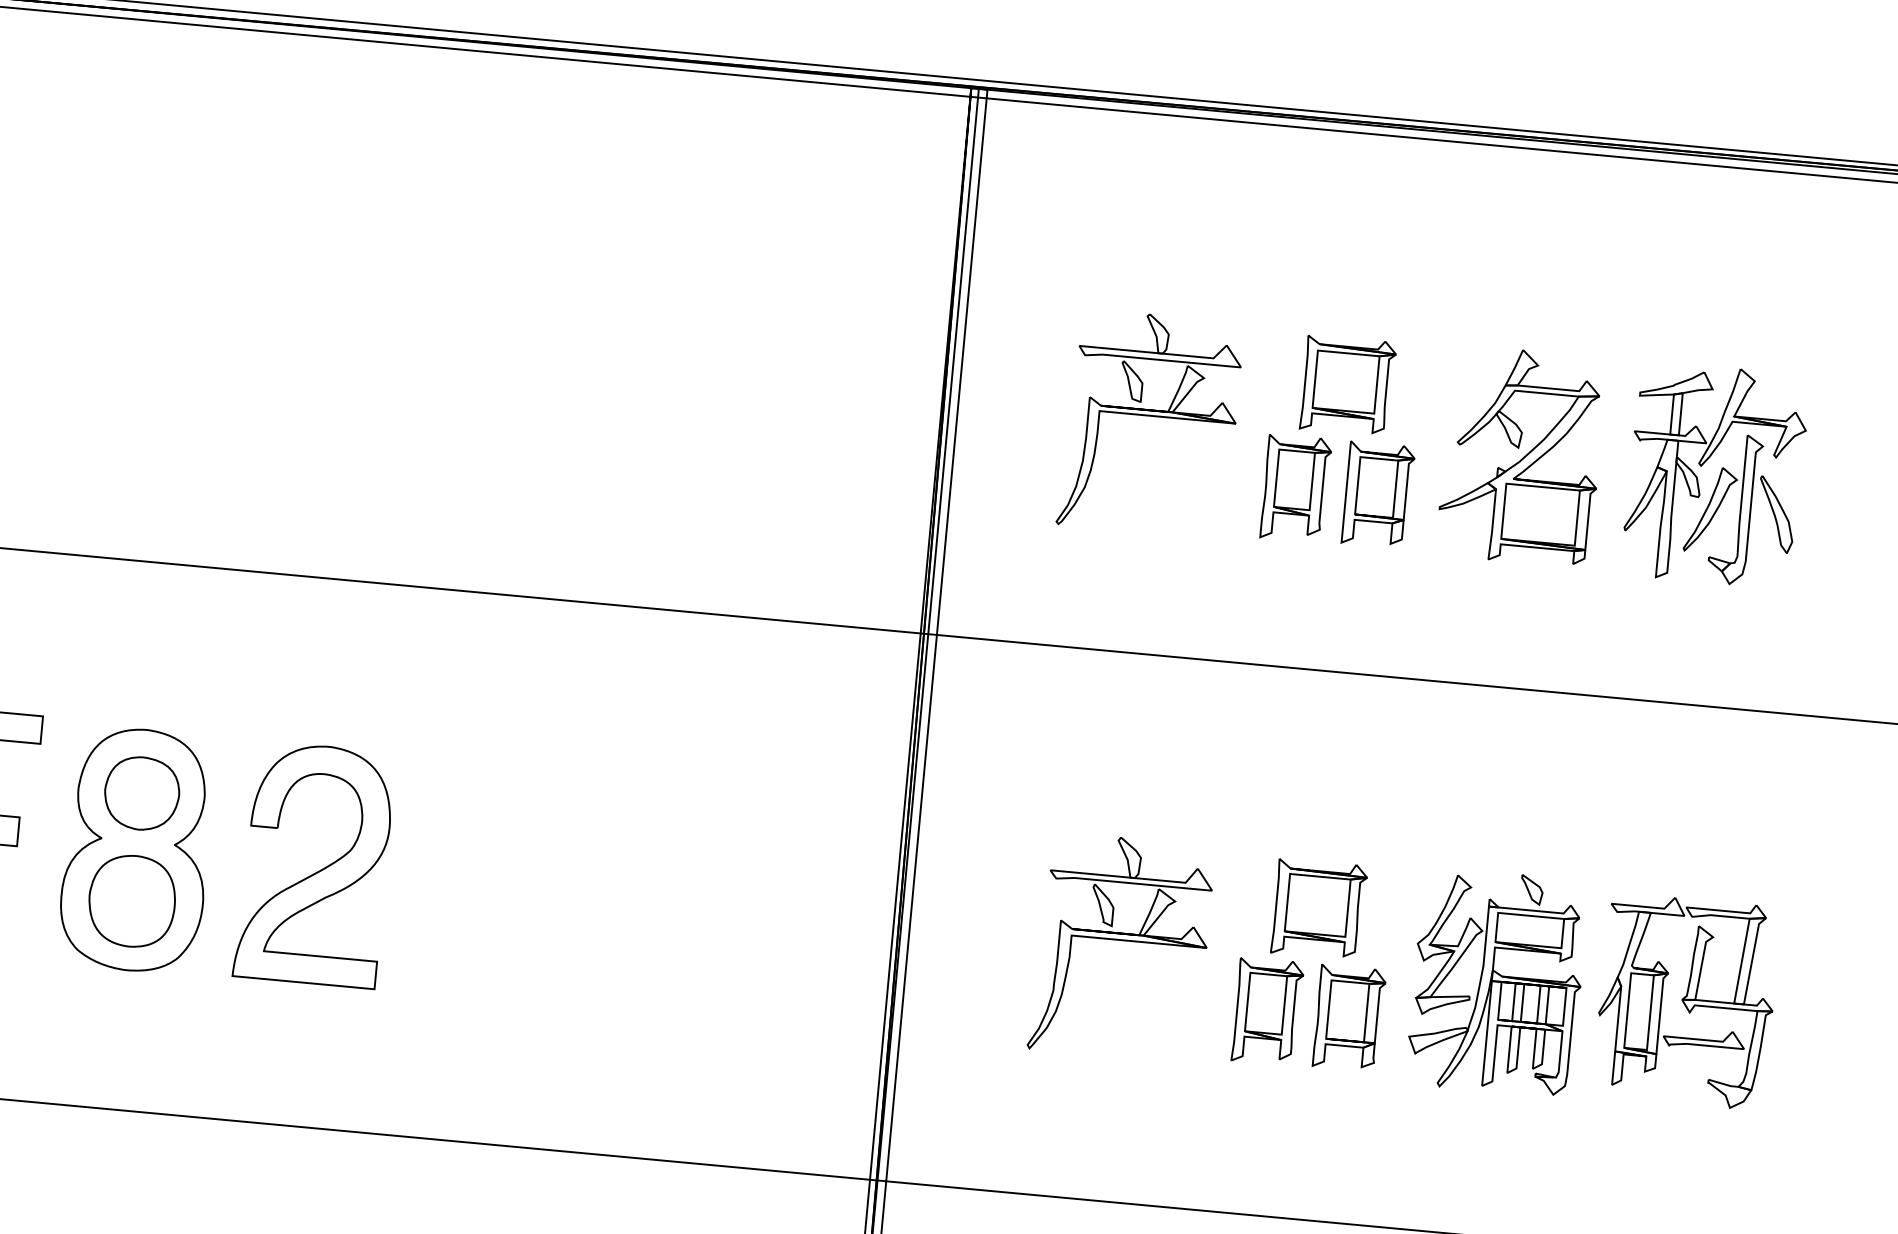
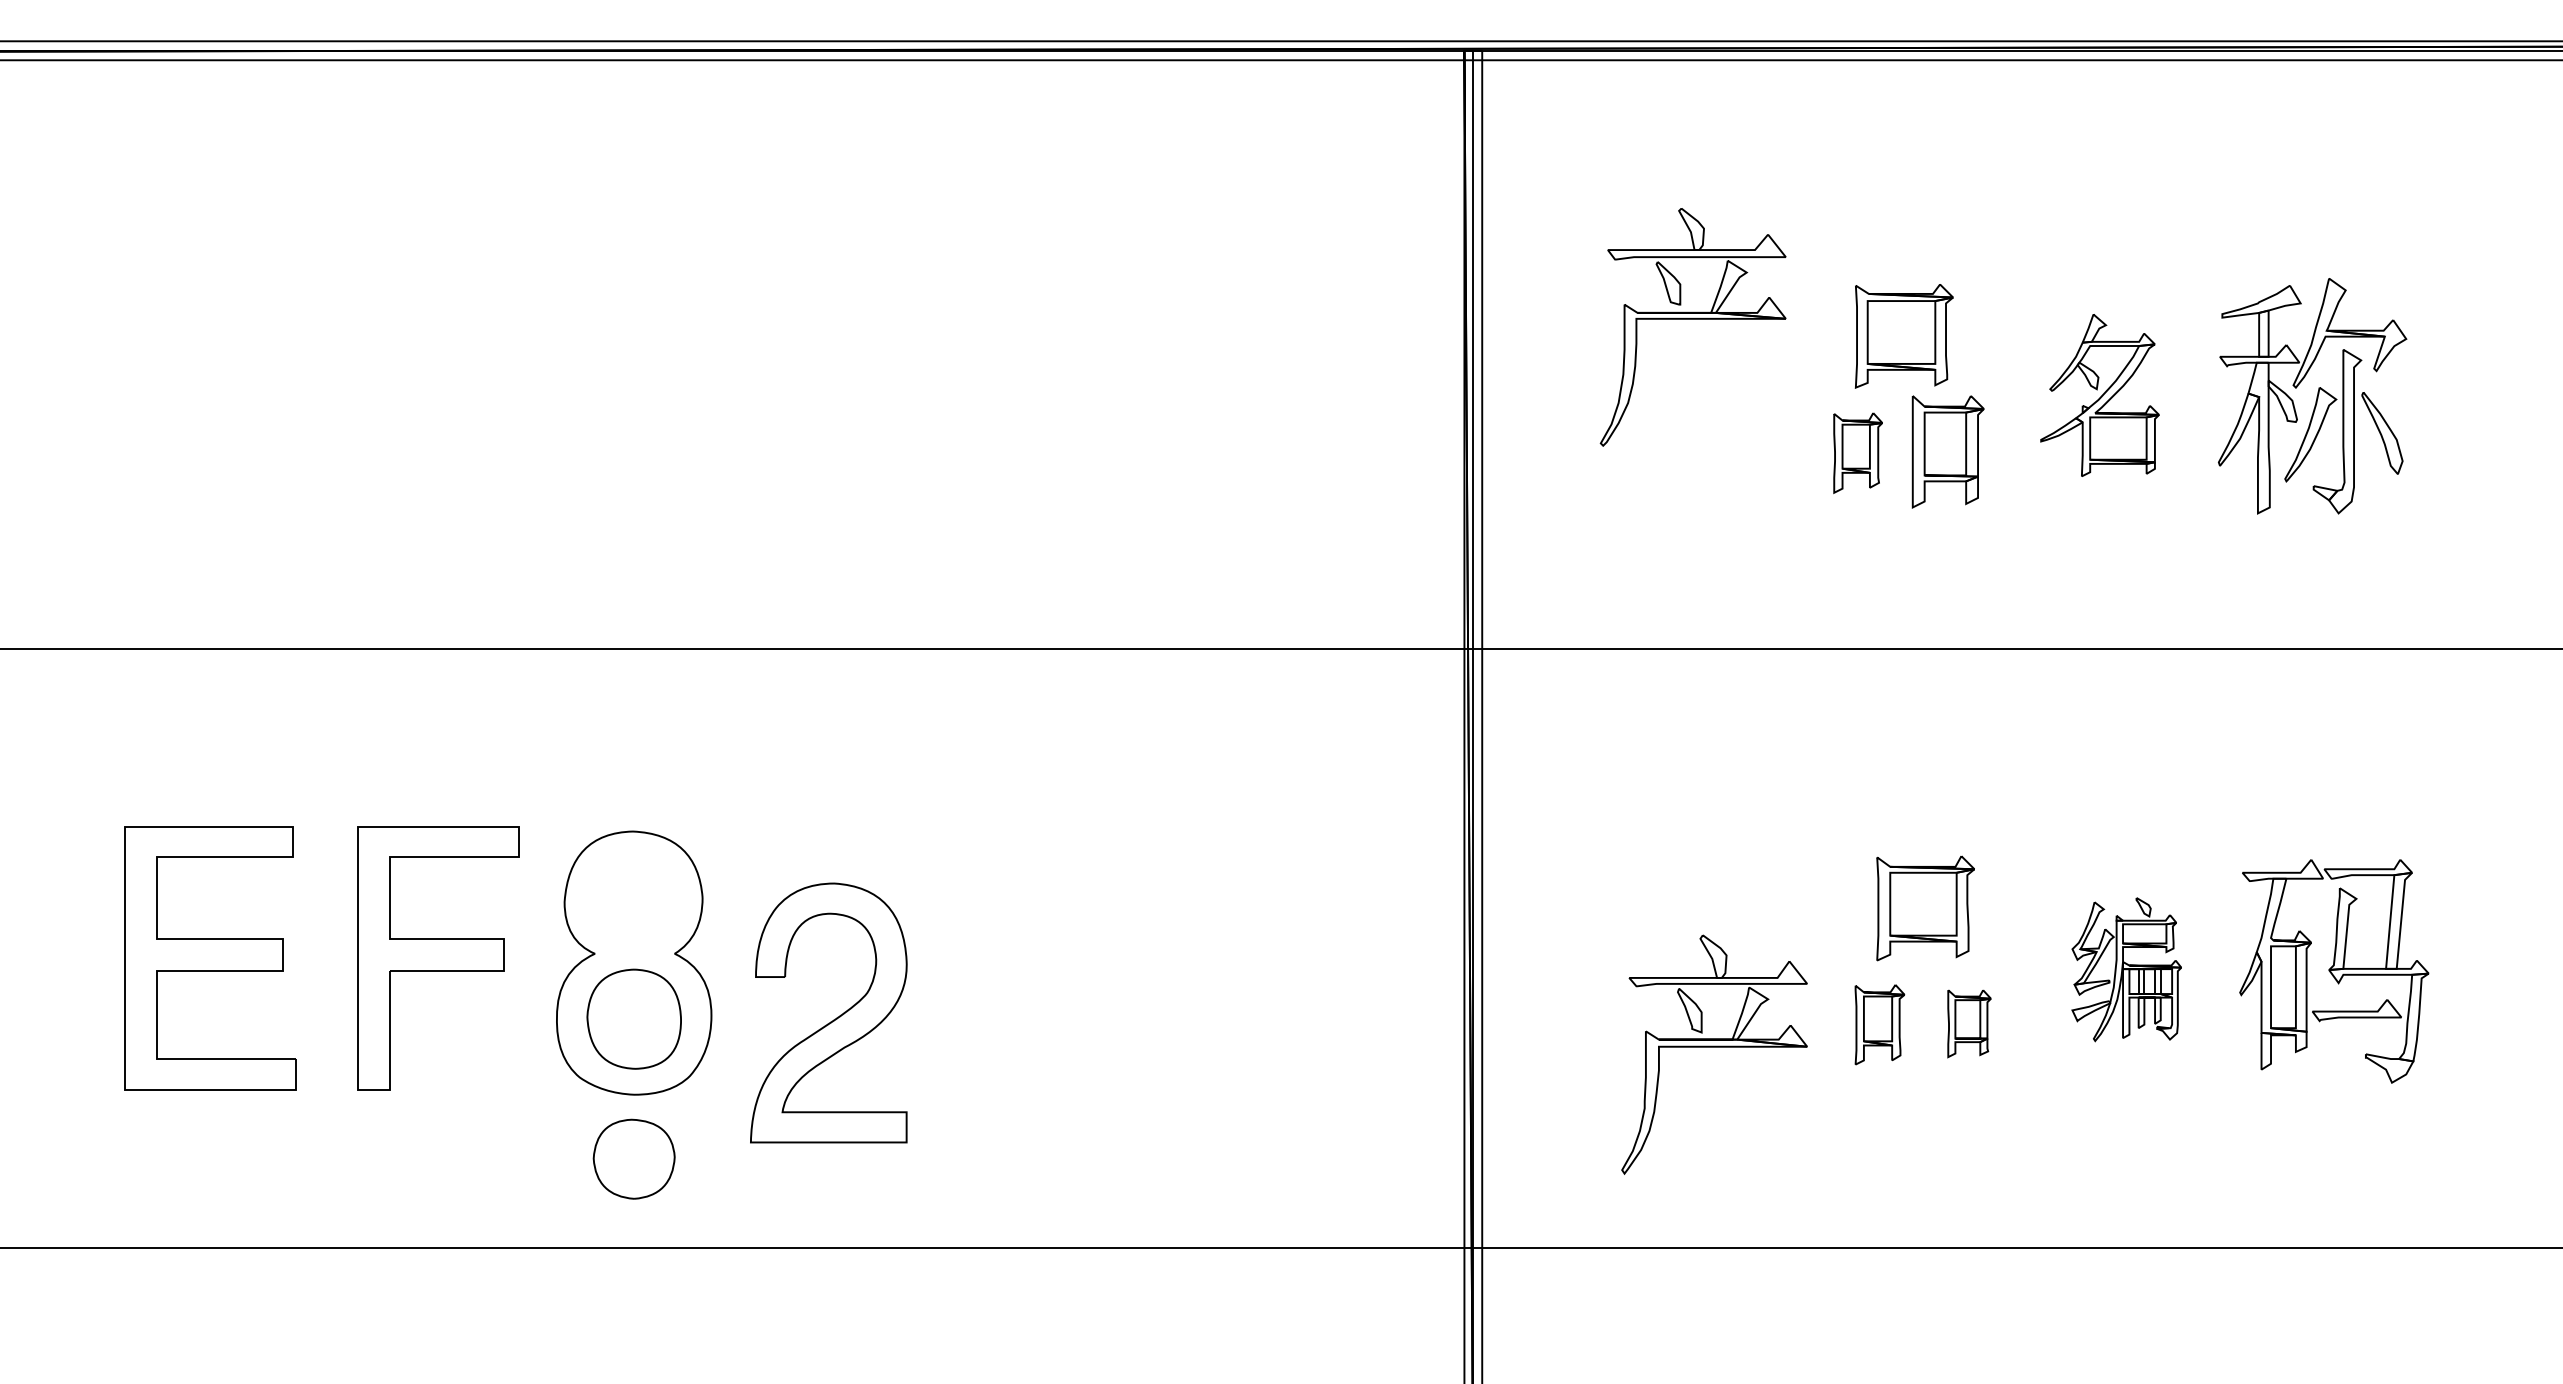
part: (1150, 416) -> (1692, 319), moved
part: (1521, 456) -> (2099, 395), size x0.7
part: (1296, 487) -> (1858, 452), size x0.7
part: (141, 792) -> (633, 1158), moved
part: (318, 870) -> (833, 1019), moved
part: (1122, 940) -> (1714, 1047), moved
part: (1497, 982) -> (2126, 969), size x0.6
part: (1267, 1011) -> (1879, 1024), size x0.7
part: (1349, 1018) -> (1969, 1023), size x0.6

